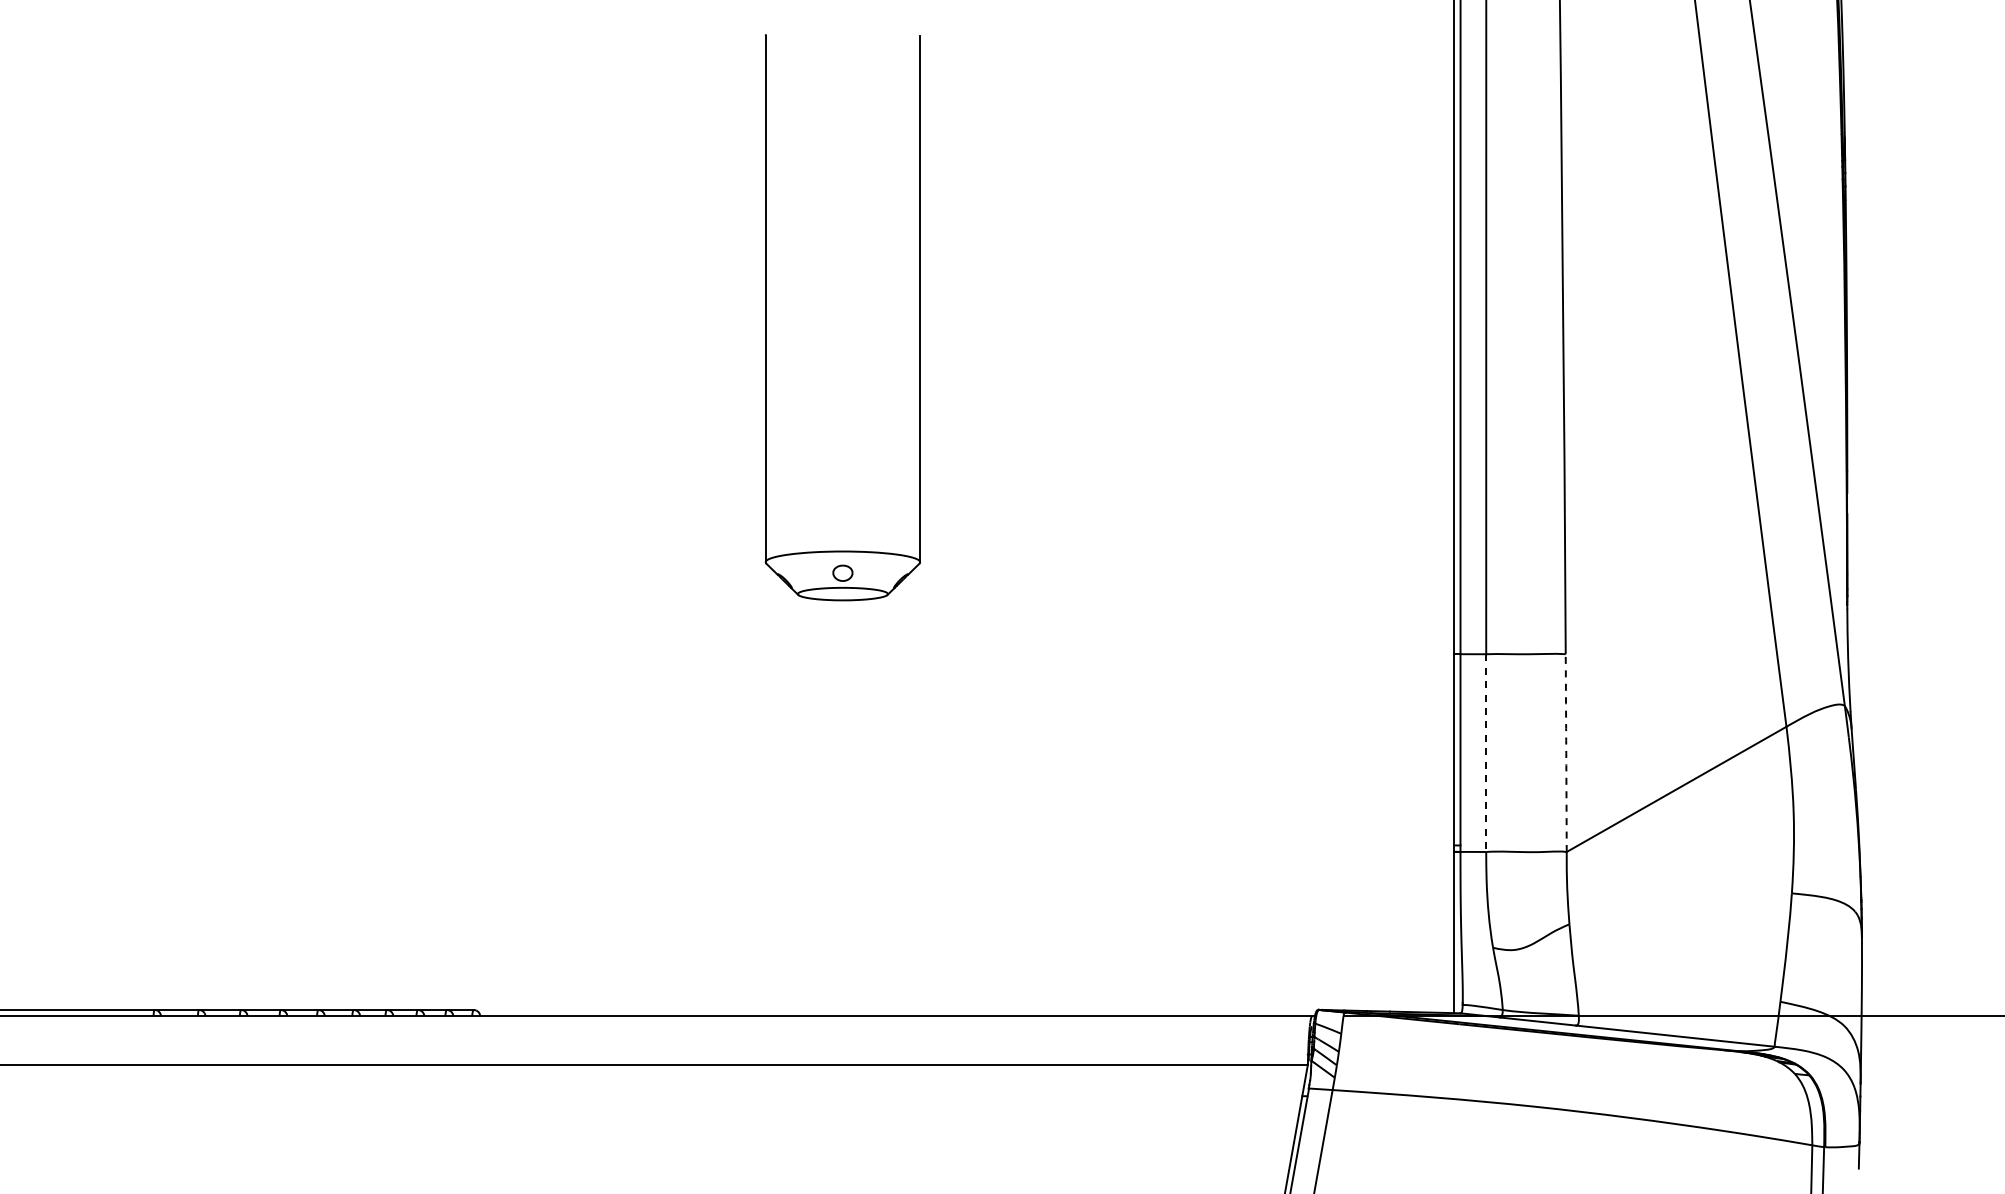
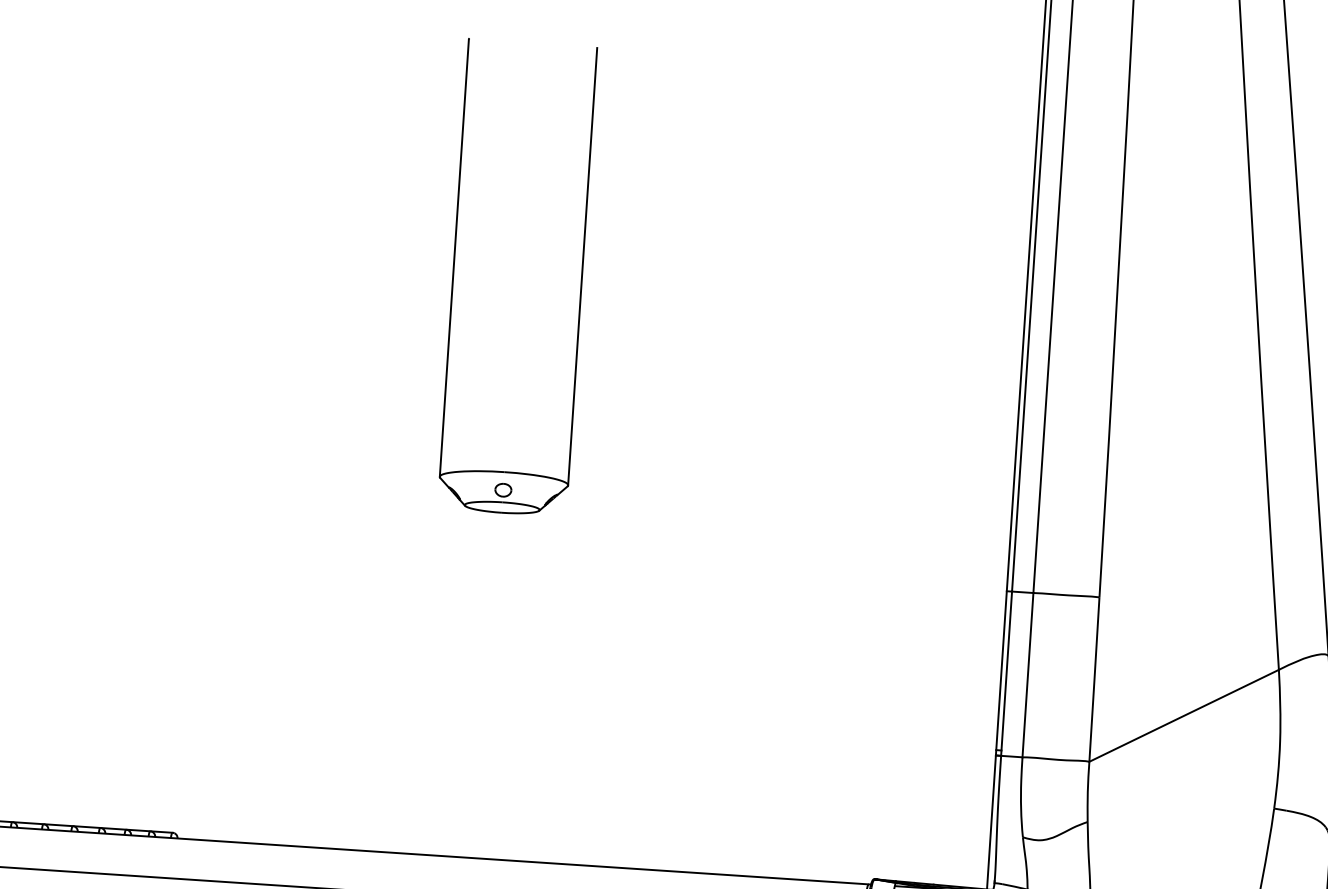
line: (1486, 753) -> (1028, 675), dashed -> solid
arc: (1566, 753) -> (1094, 679), dashed -> solid

